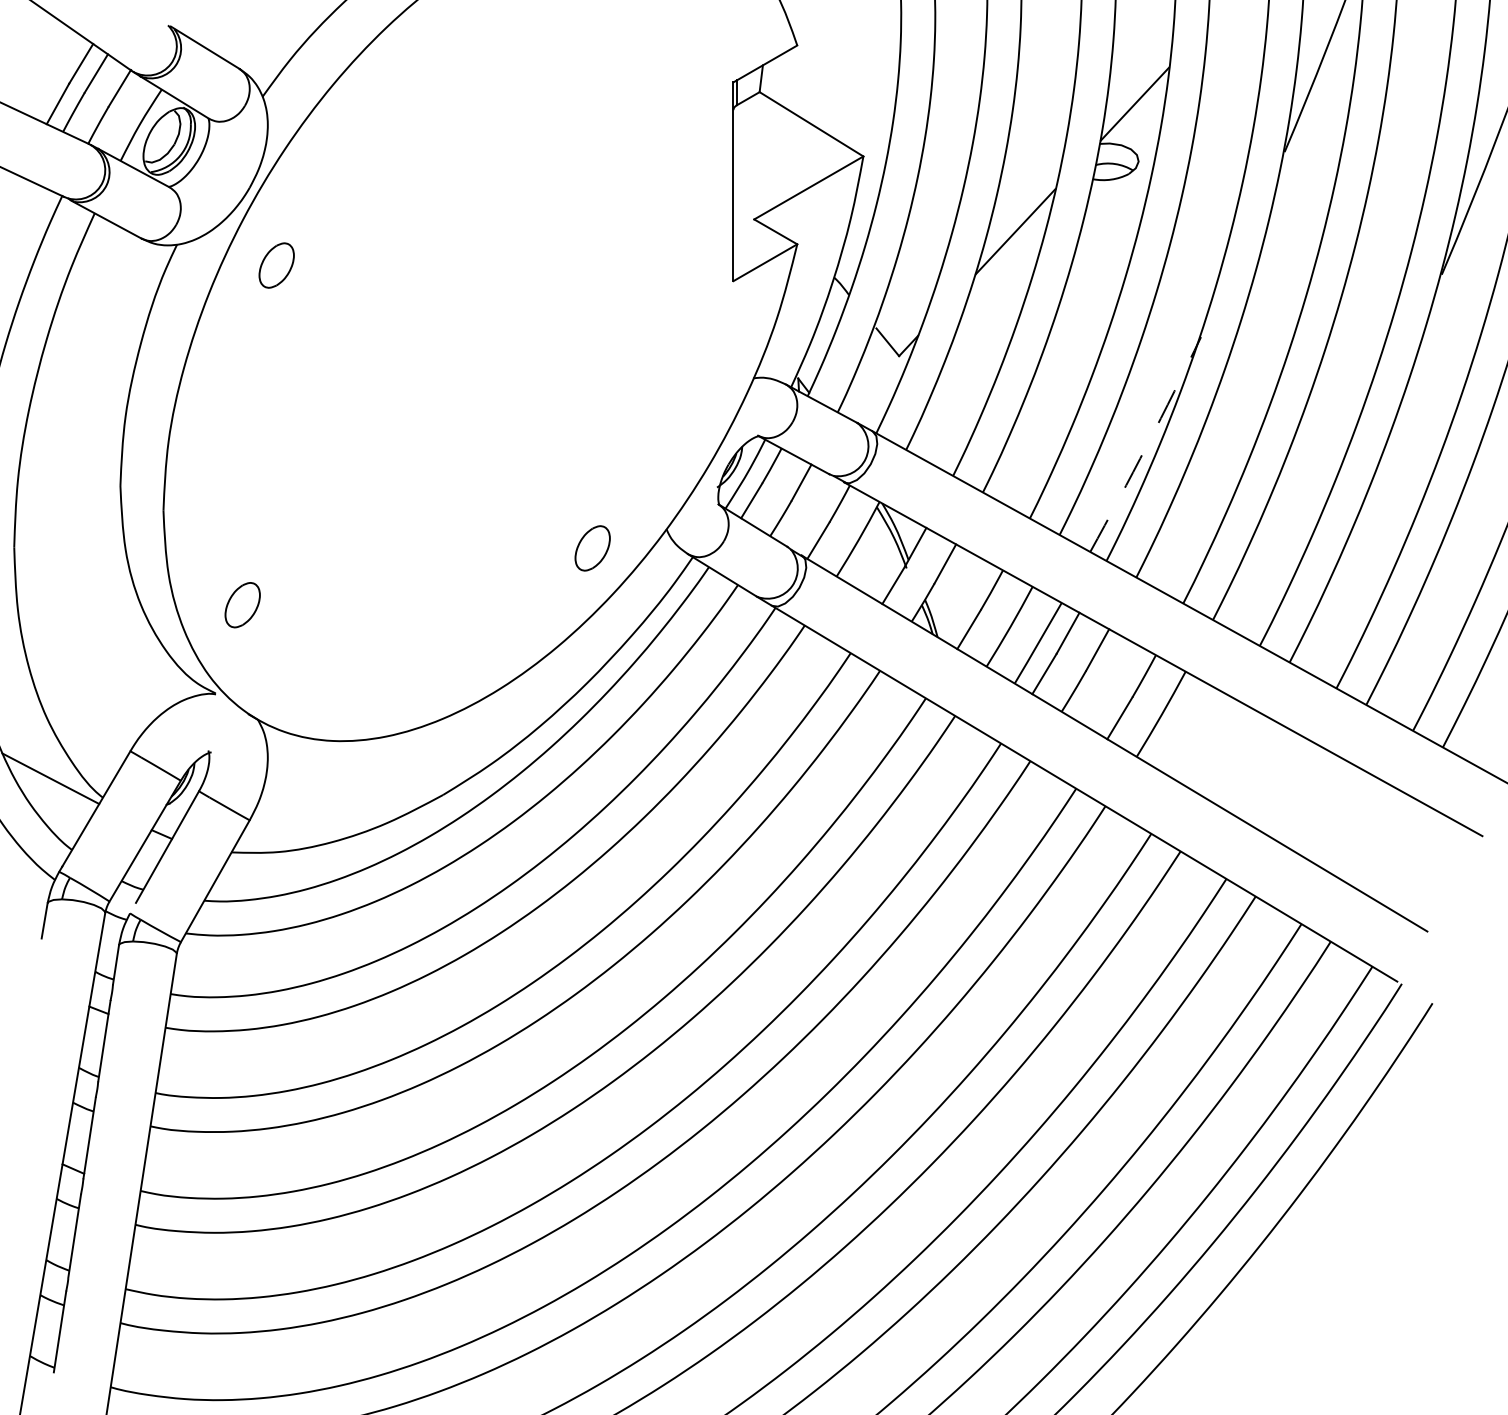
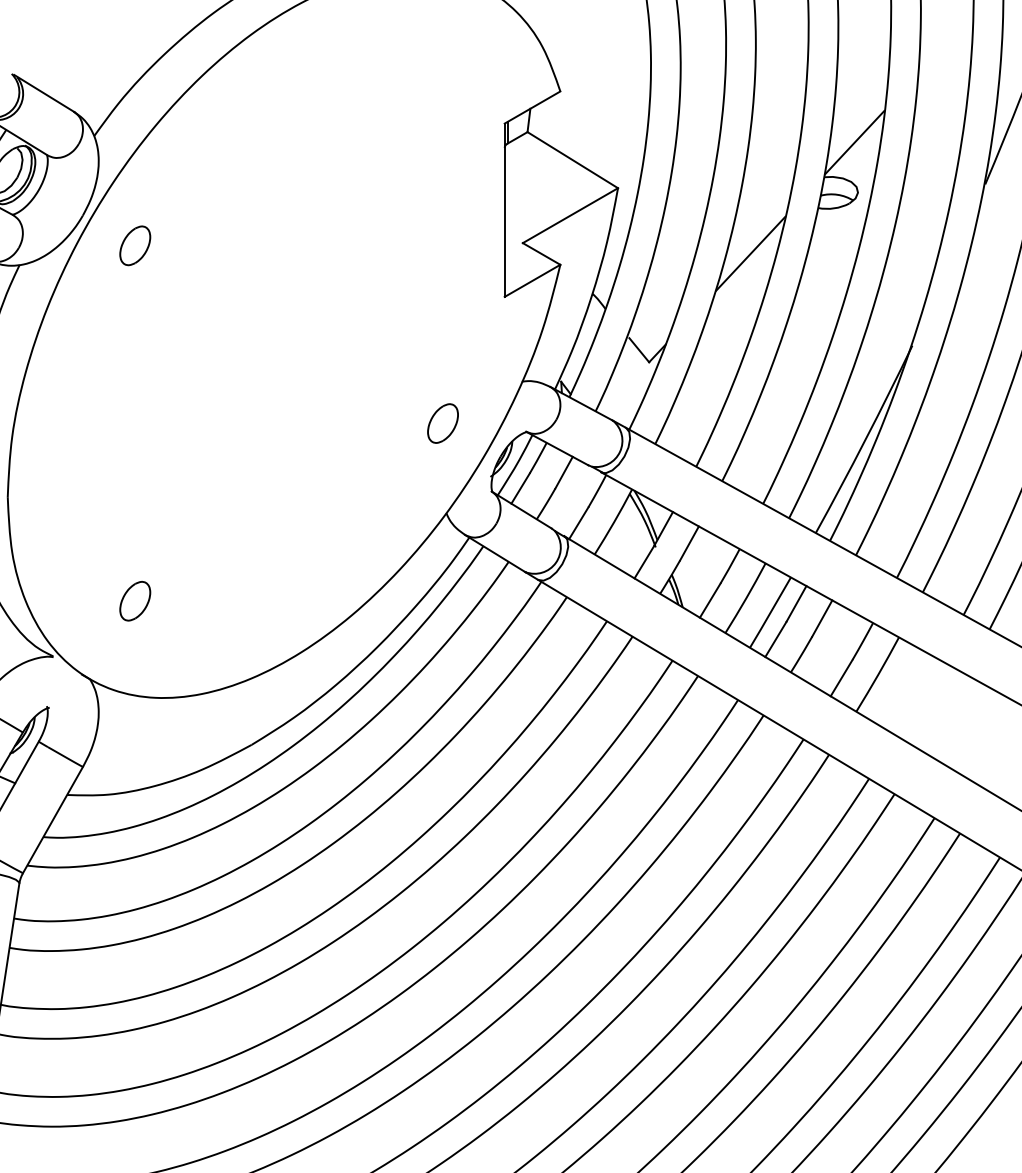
part: (276, 265) -> (135, 245), moved
arc: (1147, 445) -> (865, 440), dashed -> solid
part: (592, 548) -> (442, 423), moved
part: (242, 605) -> (135, 601), moved

